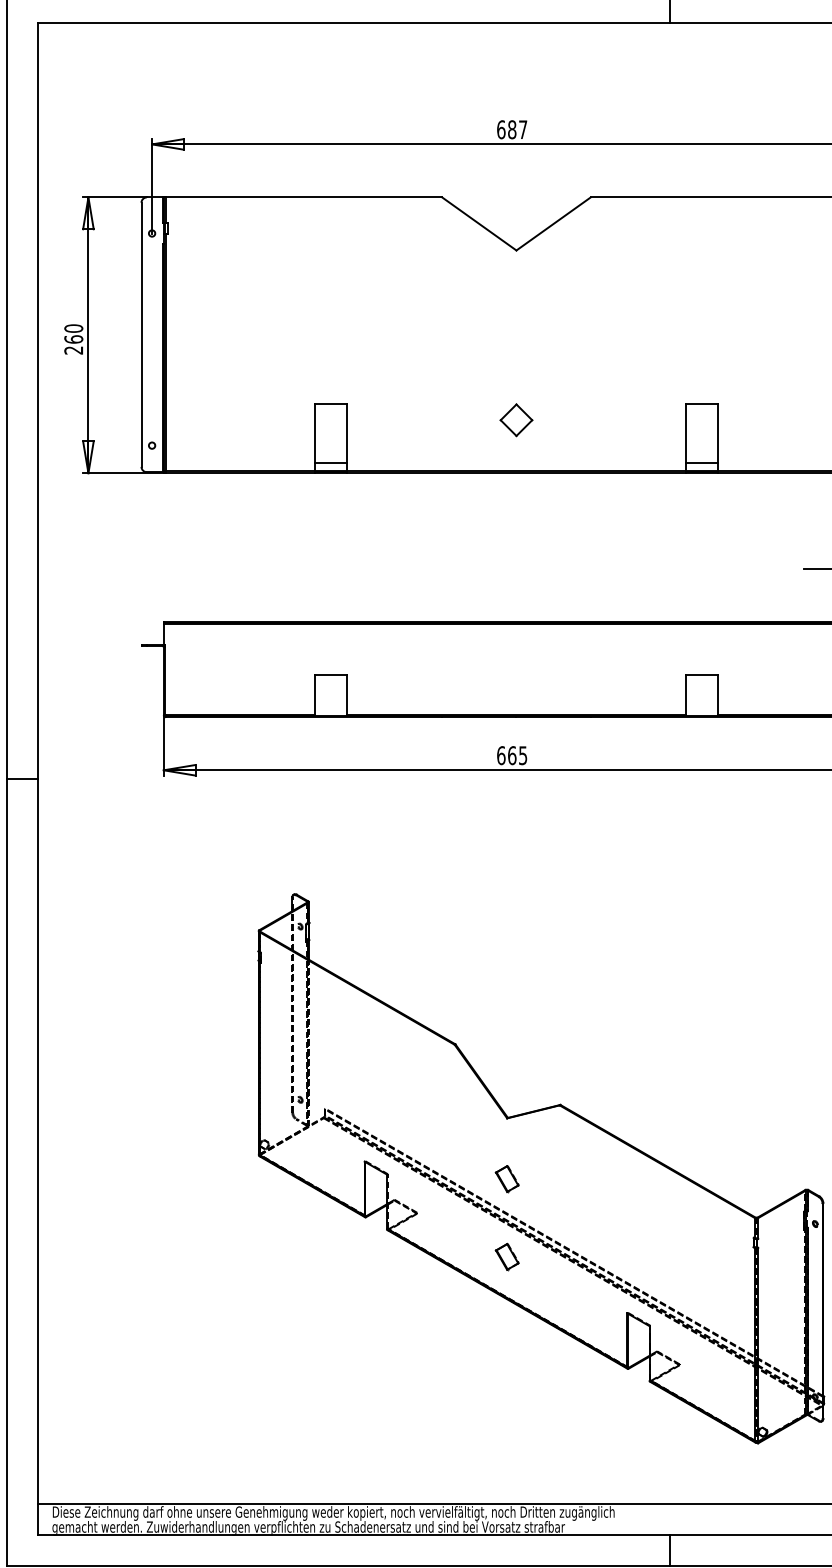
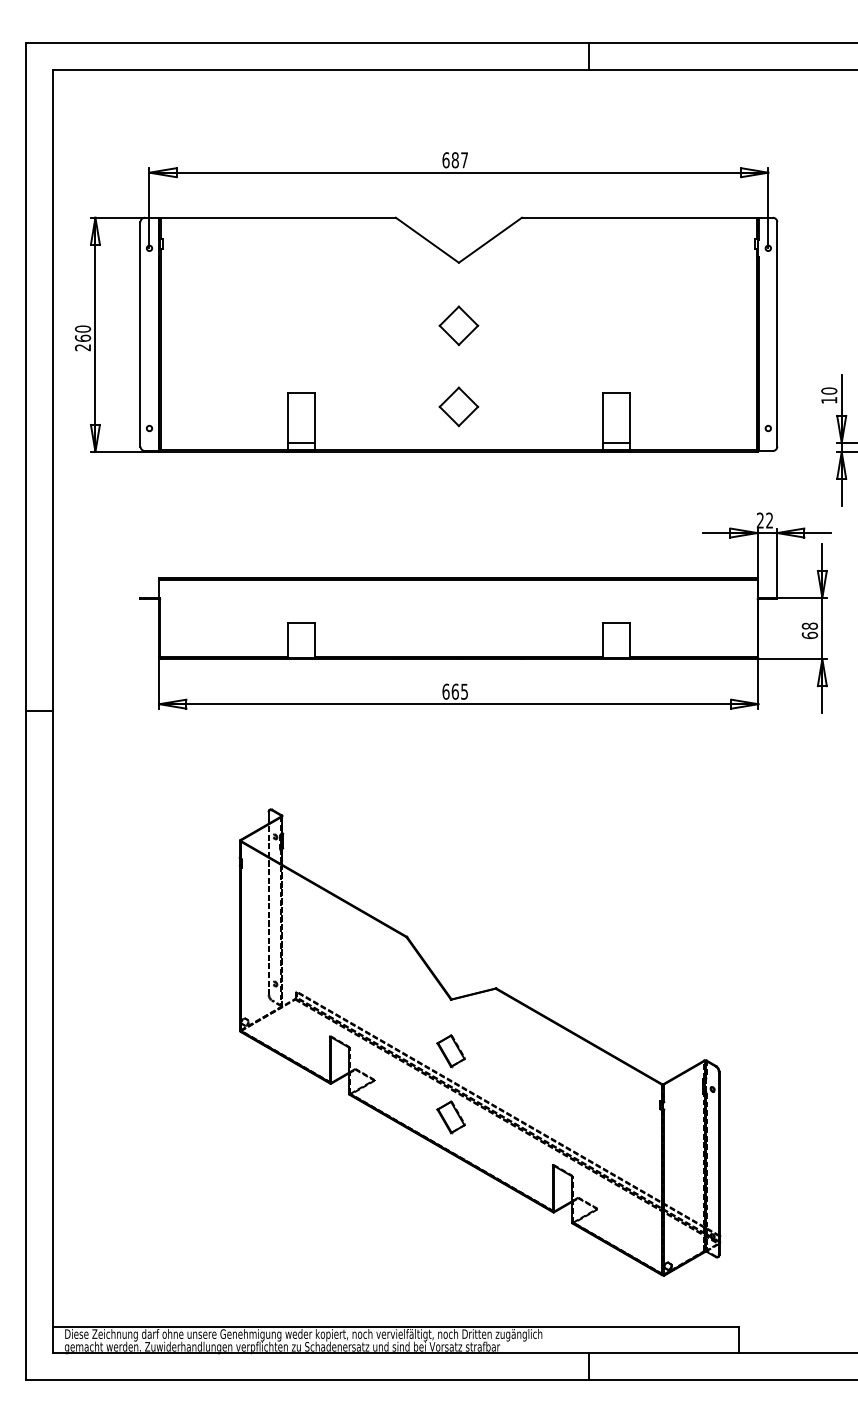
part: (515, 324) -> (458, 325), added
part: (515, 419) -> (458, 406), size x1.43
part: (506, 1179) -> (450, 1051), size x1.43
part: (506, 1257) -> (450, 1117), size x1.43

